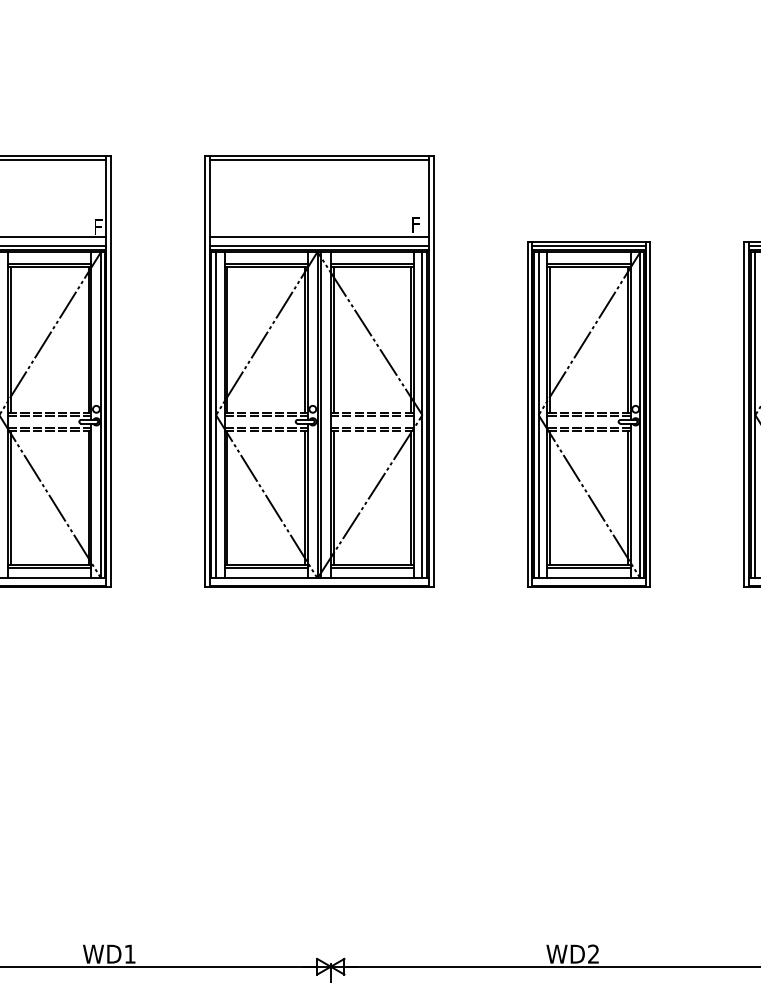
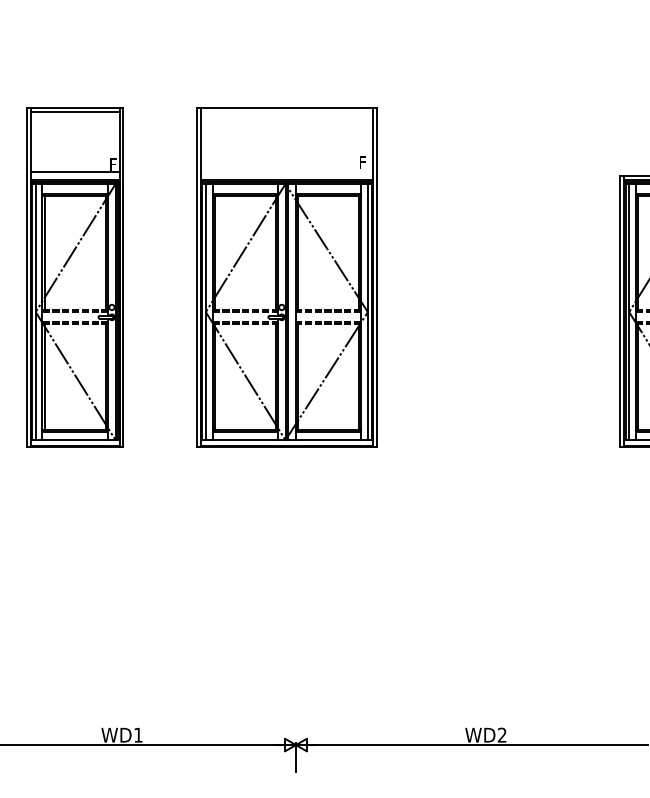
line: (318, 160) -> (286, 112), removed
line: (318, 237) -> (286, 172), removed
part: (588, 414) -> (498, 311), removed

